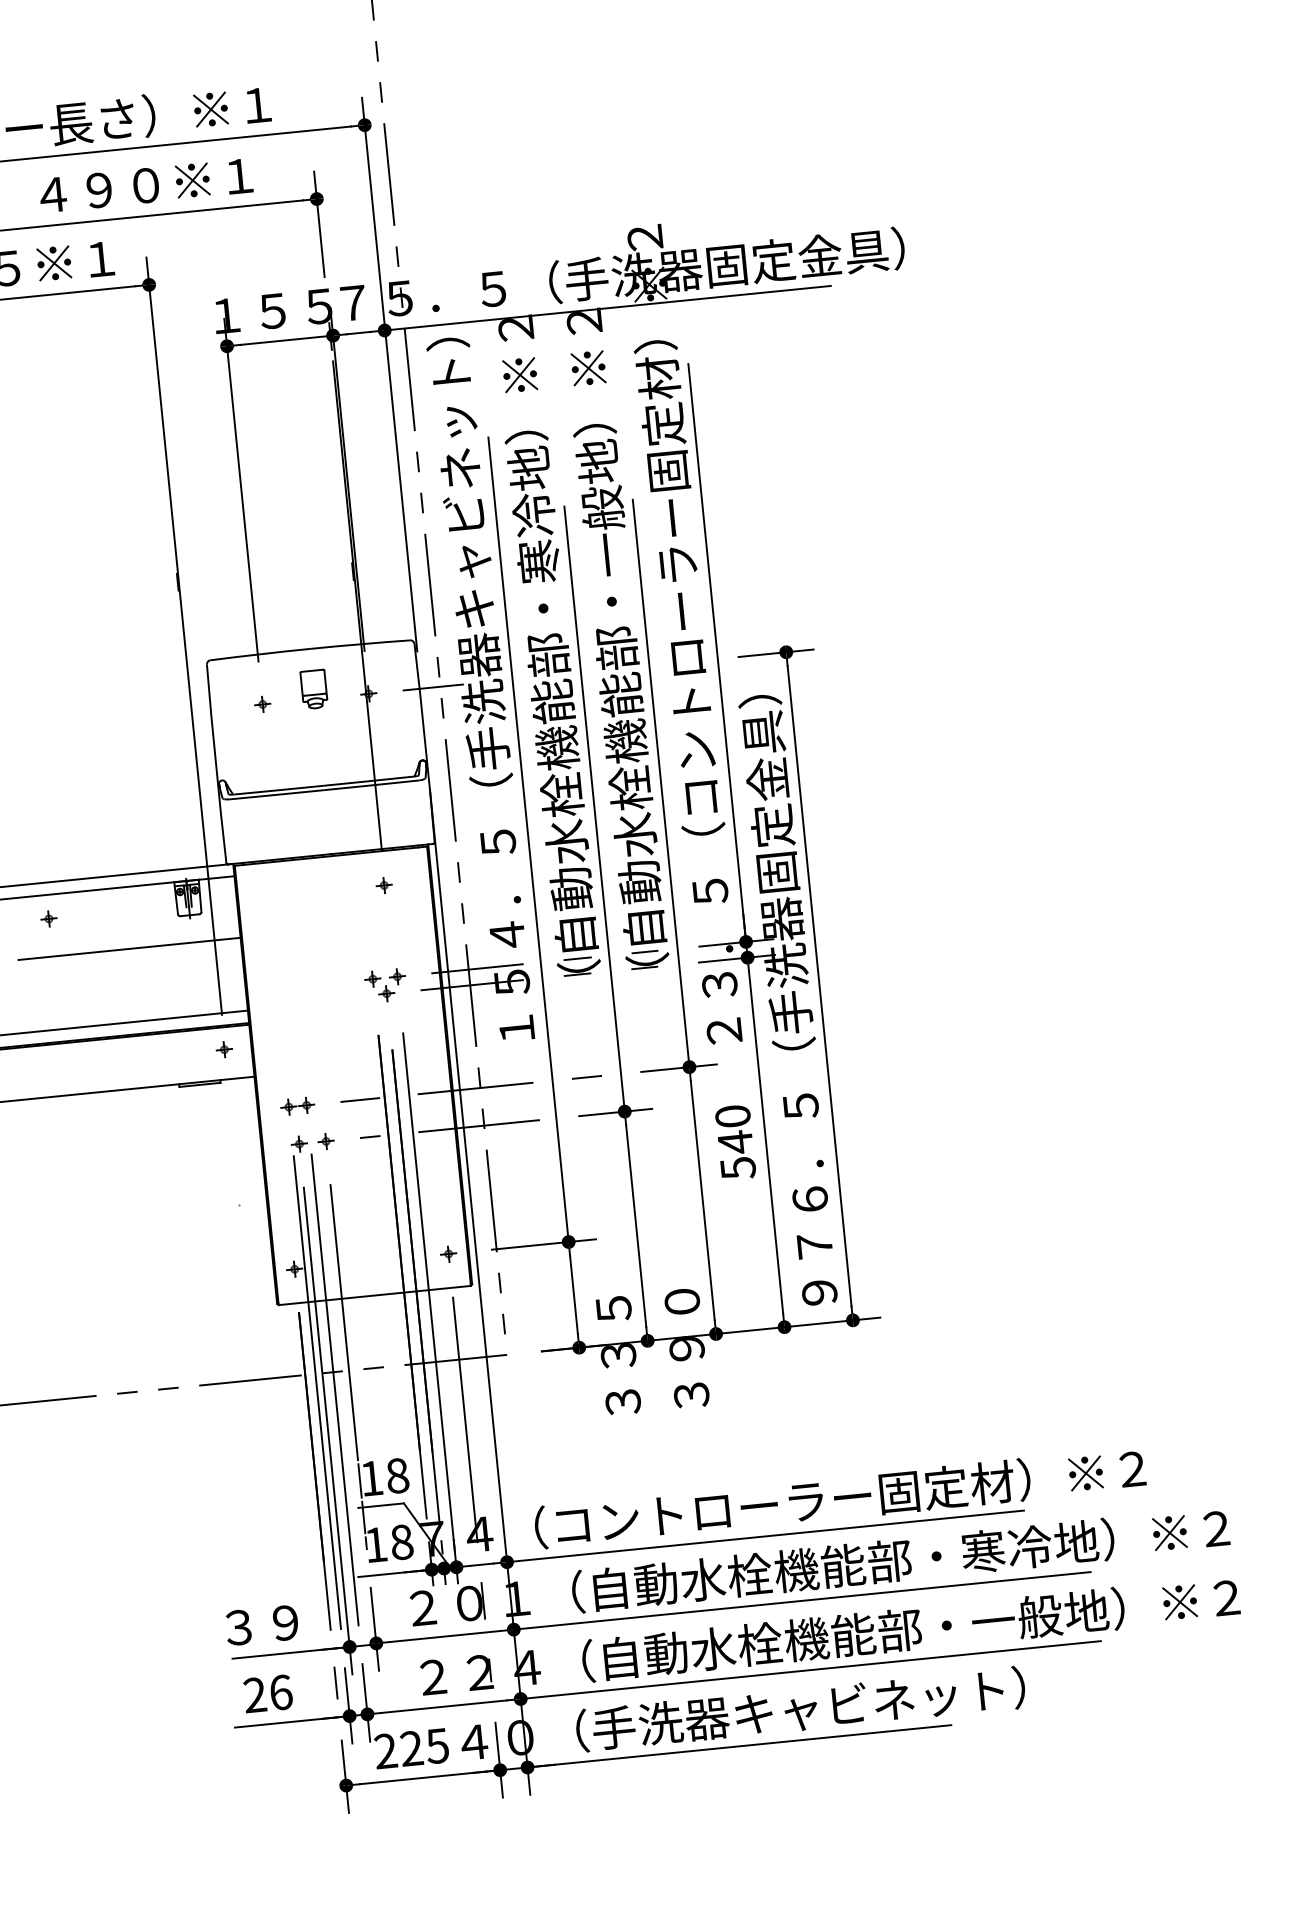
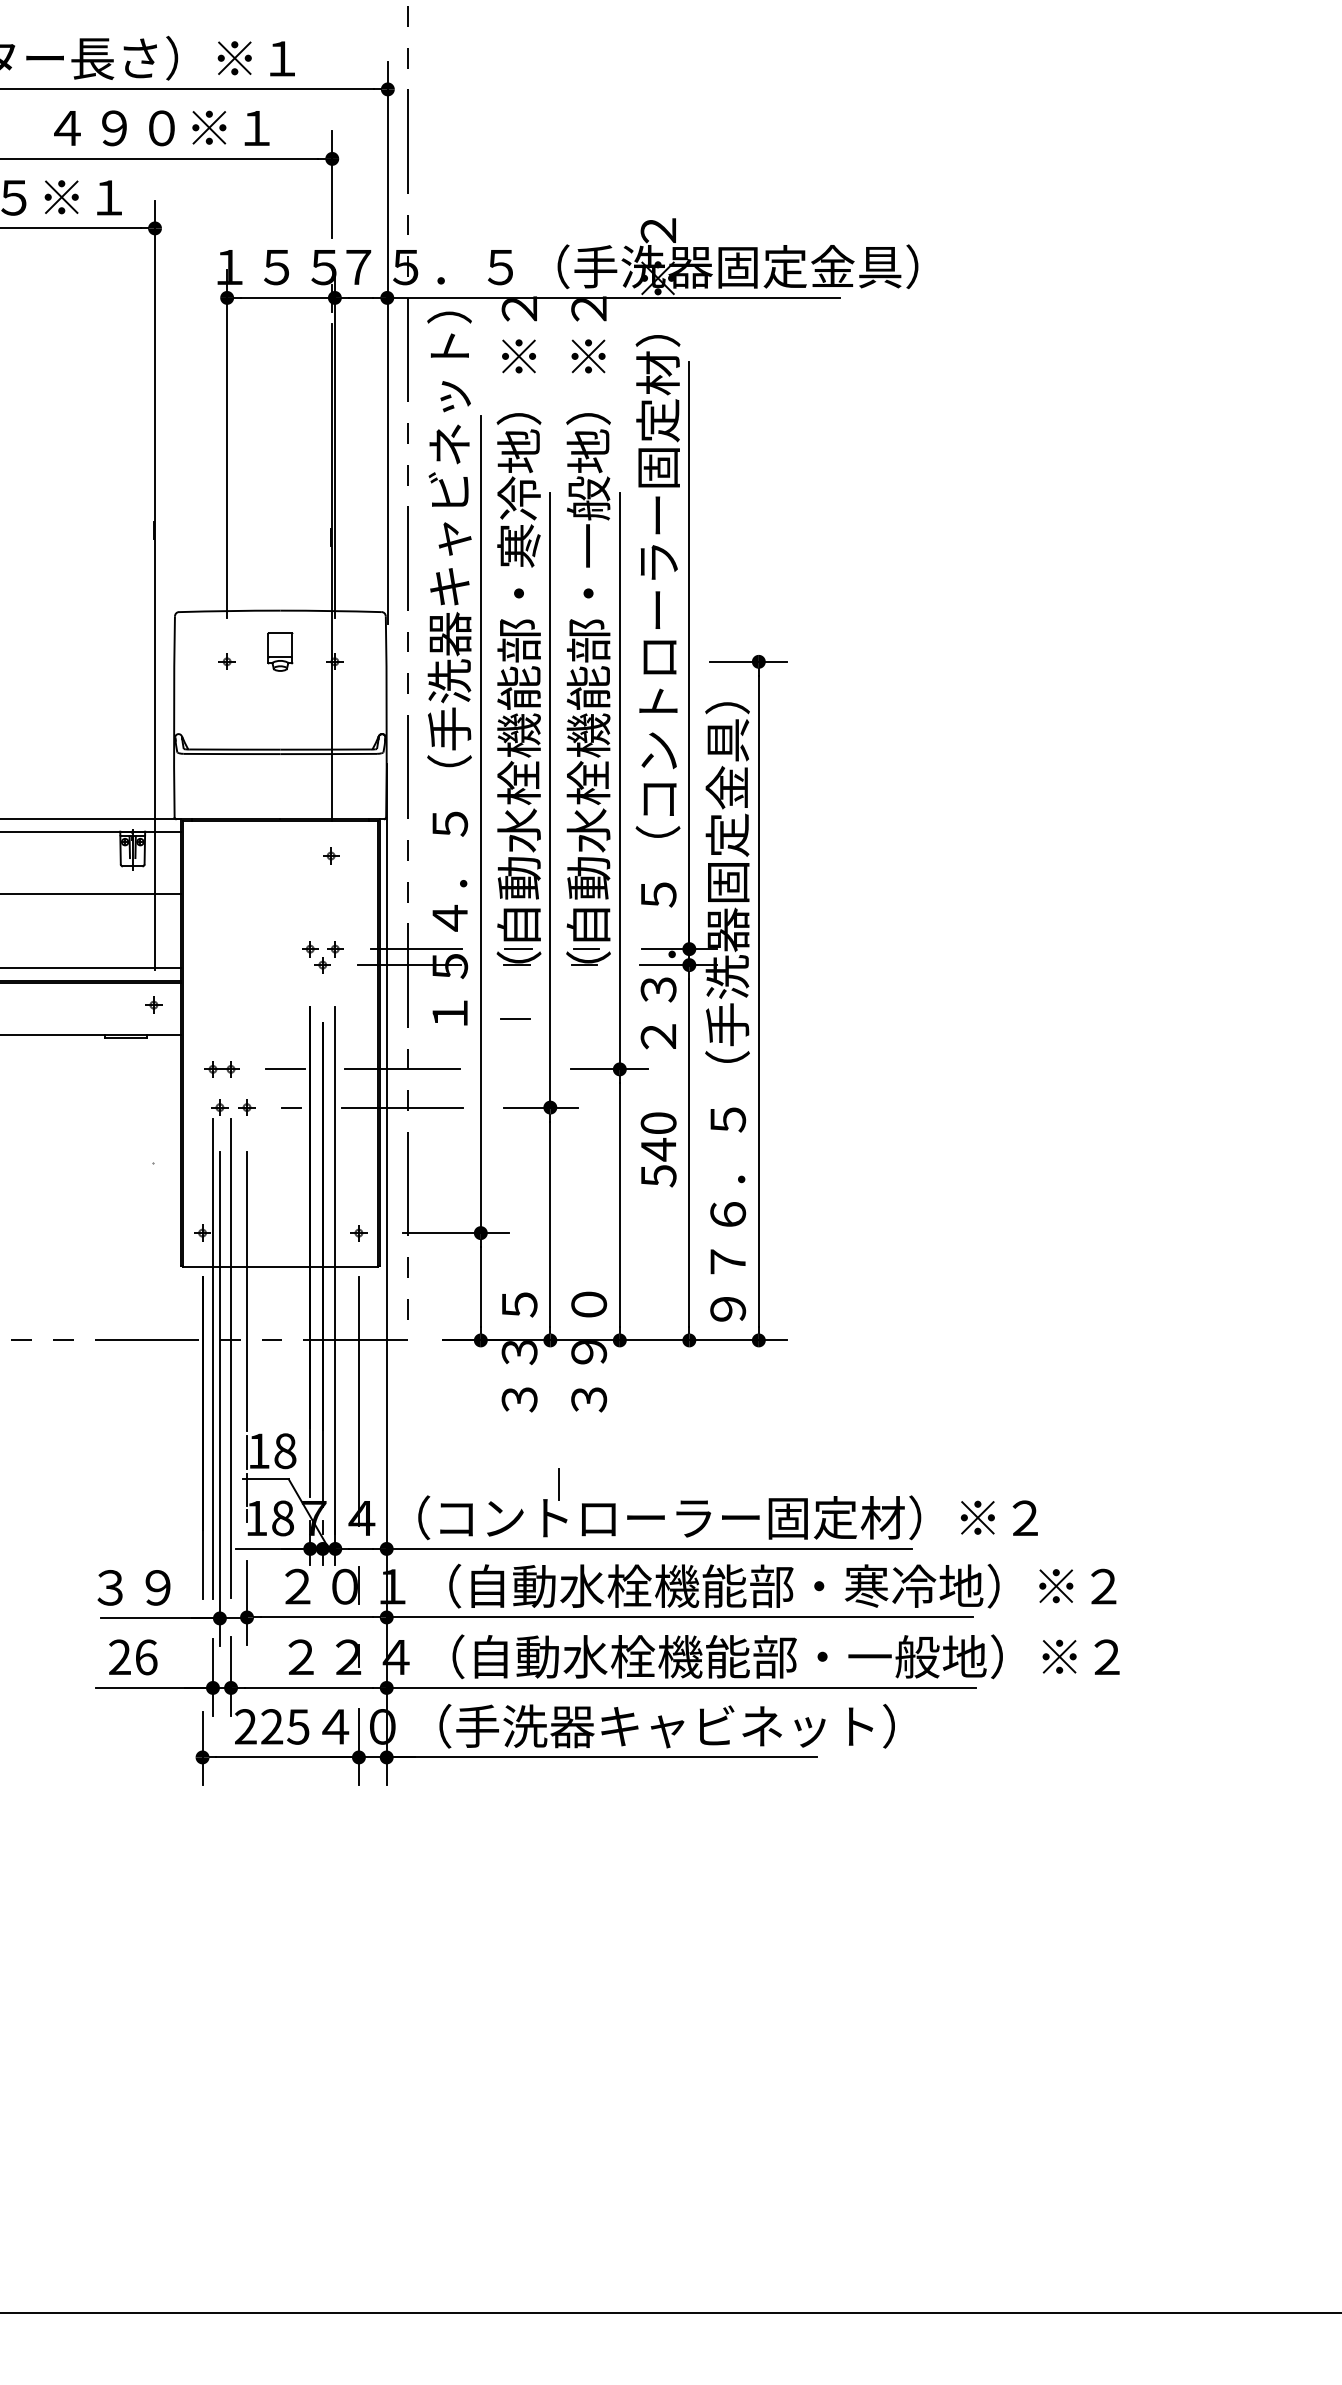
line: (433, 687) -> (400, 661), removed
line: (586, 1076) -> (515, 1018), moved
line: (335, 1683) -> (558, 1484), moved

